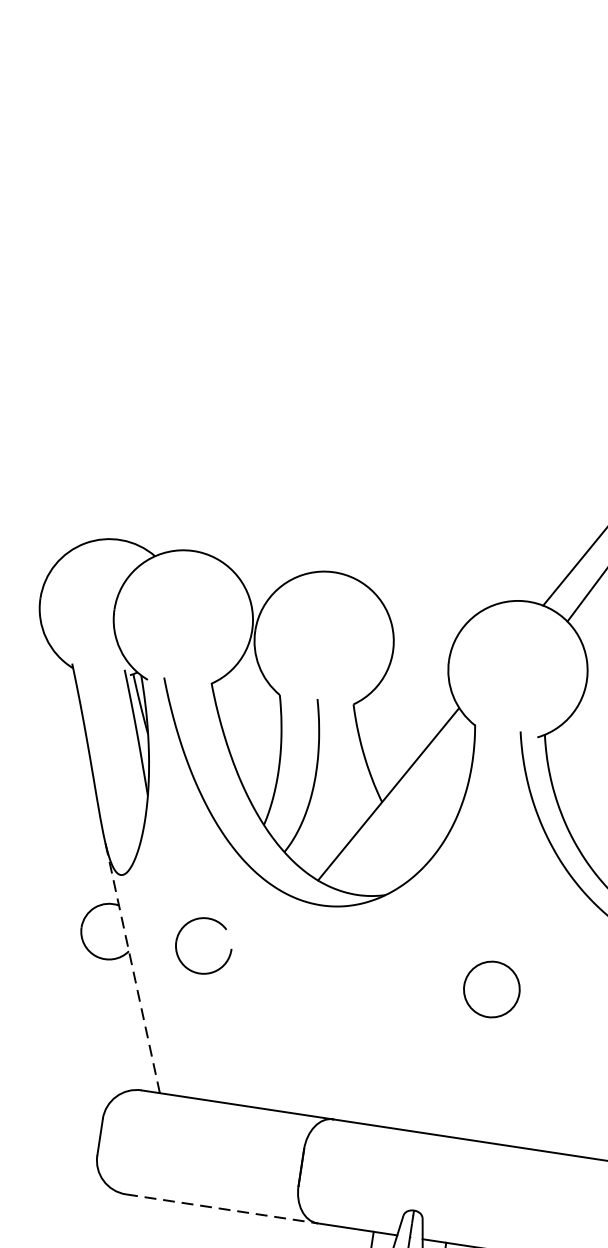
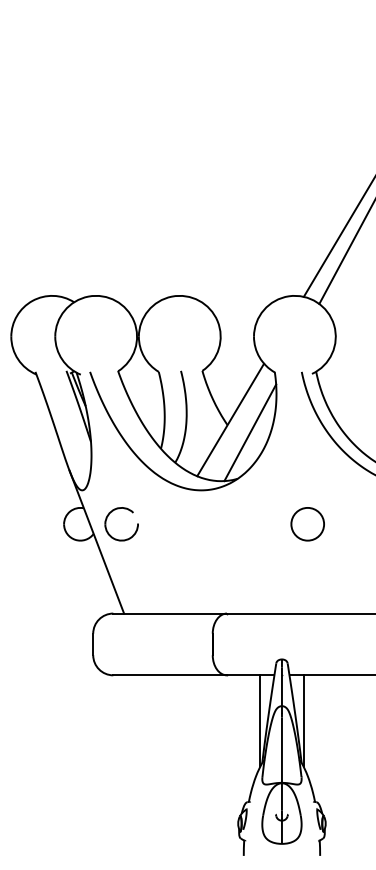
line: (418, 820) -> (250, 432), added
part: (179, 954) -> (108, 531), moved
line: (131, 964) -> (96, 541), dashed -> solid
line: (222, 1209) -> (170, 675), dashed -> solid

